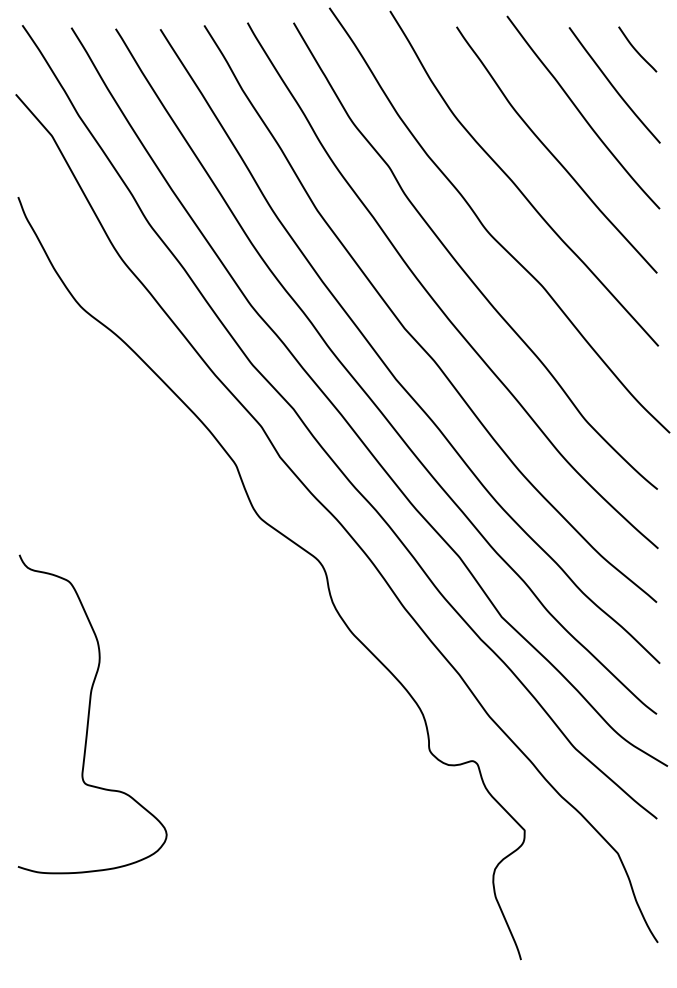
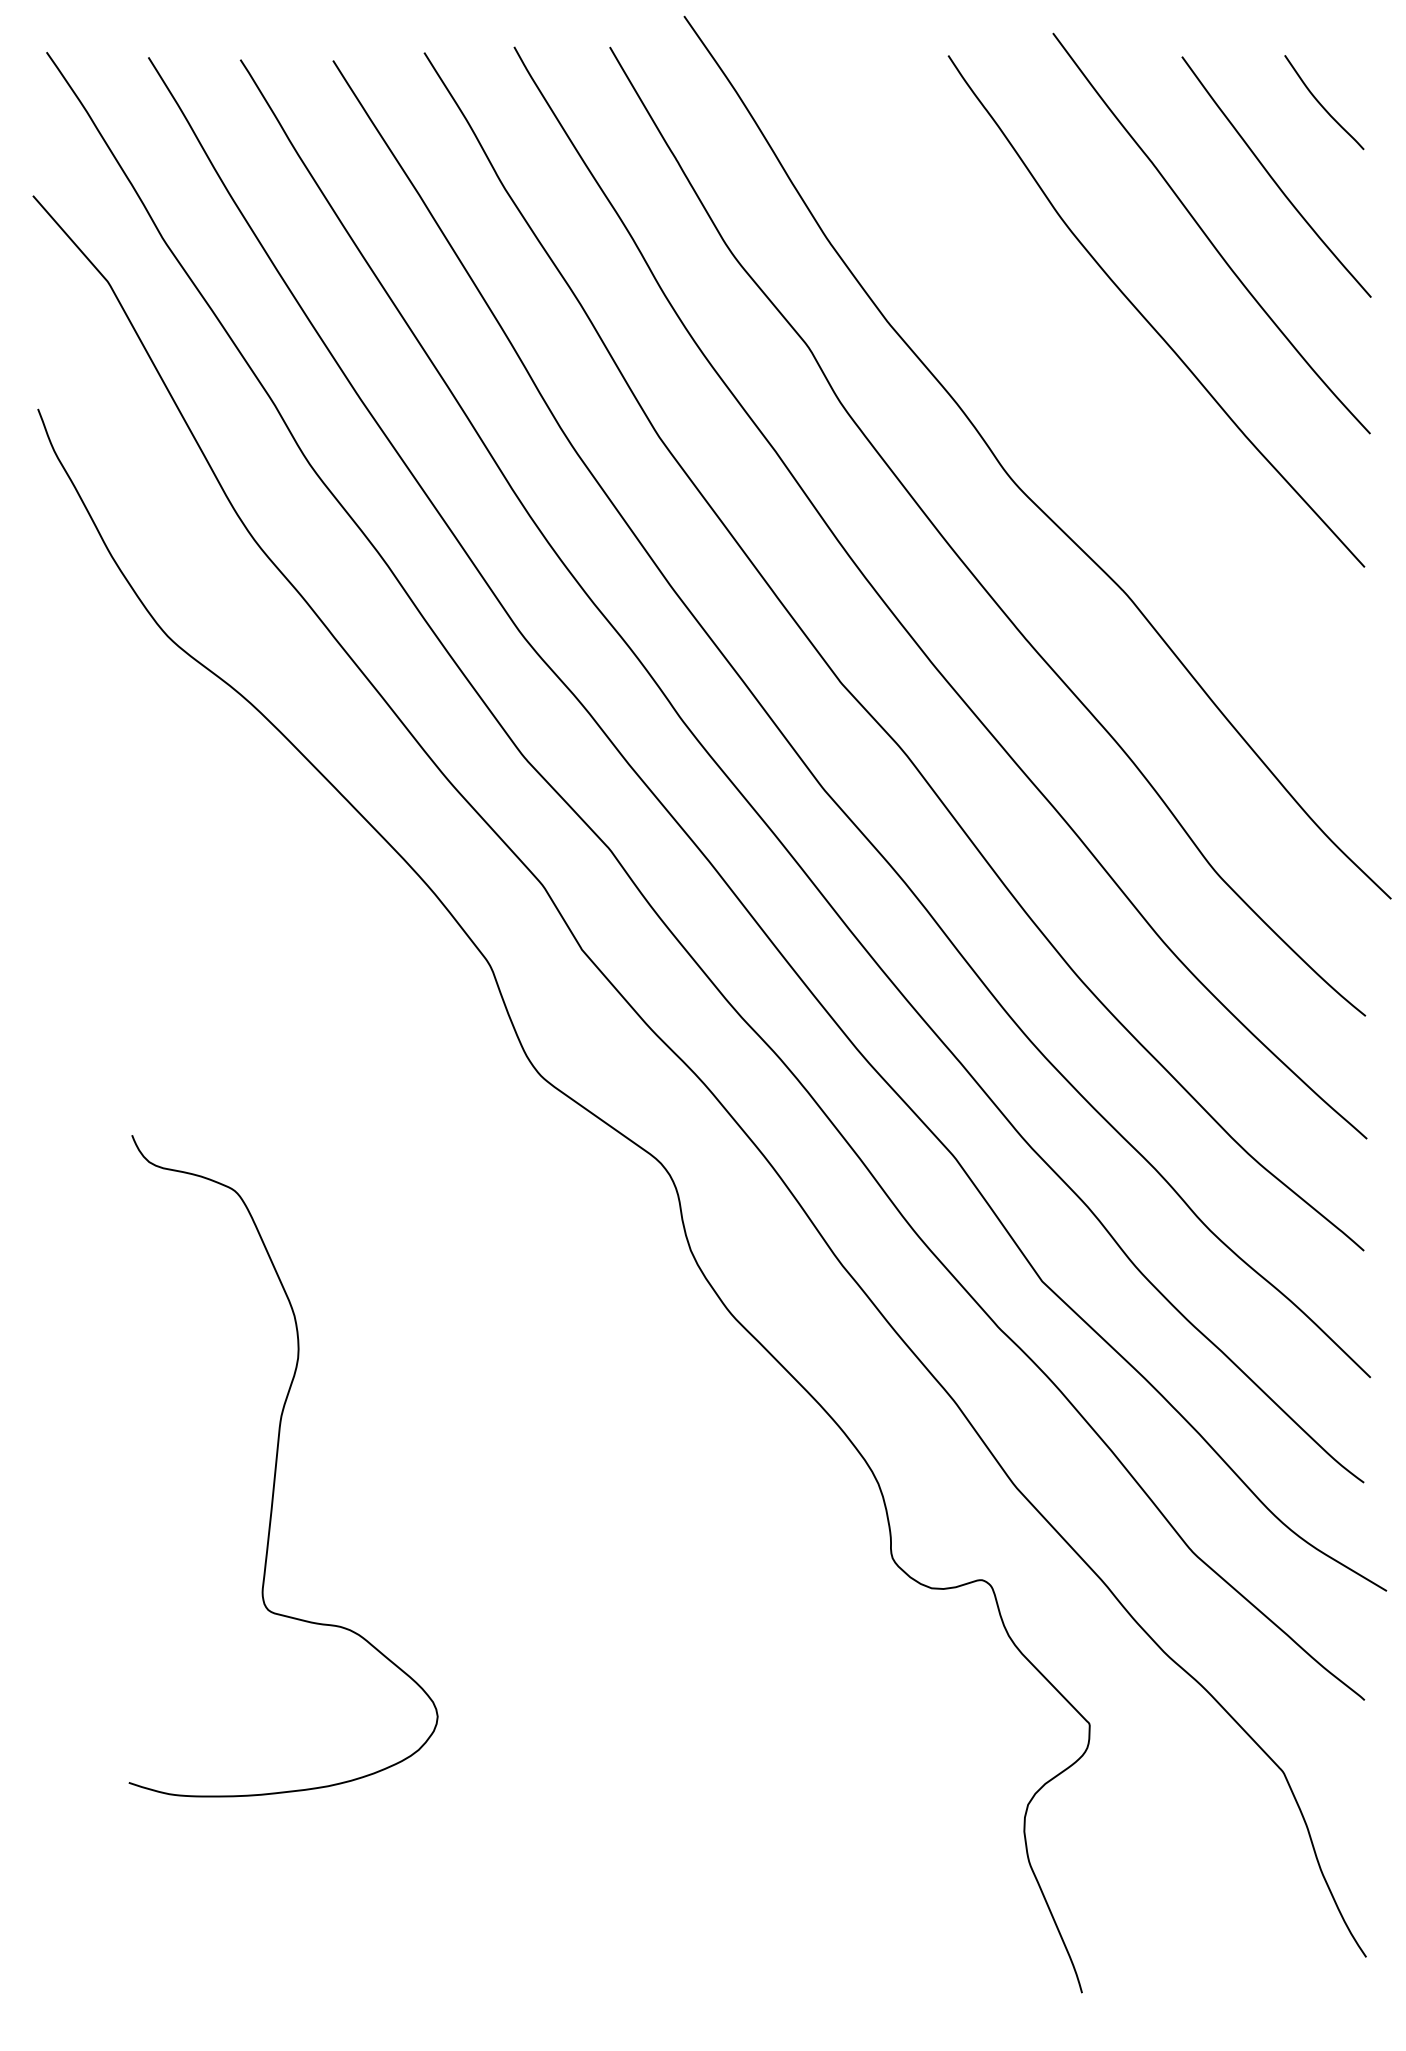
curve: (516, 184) -> (1072, 382), removed
curve: (89, 714) -> (277, 1466), moved

